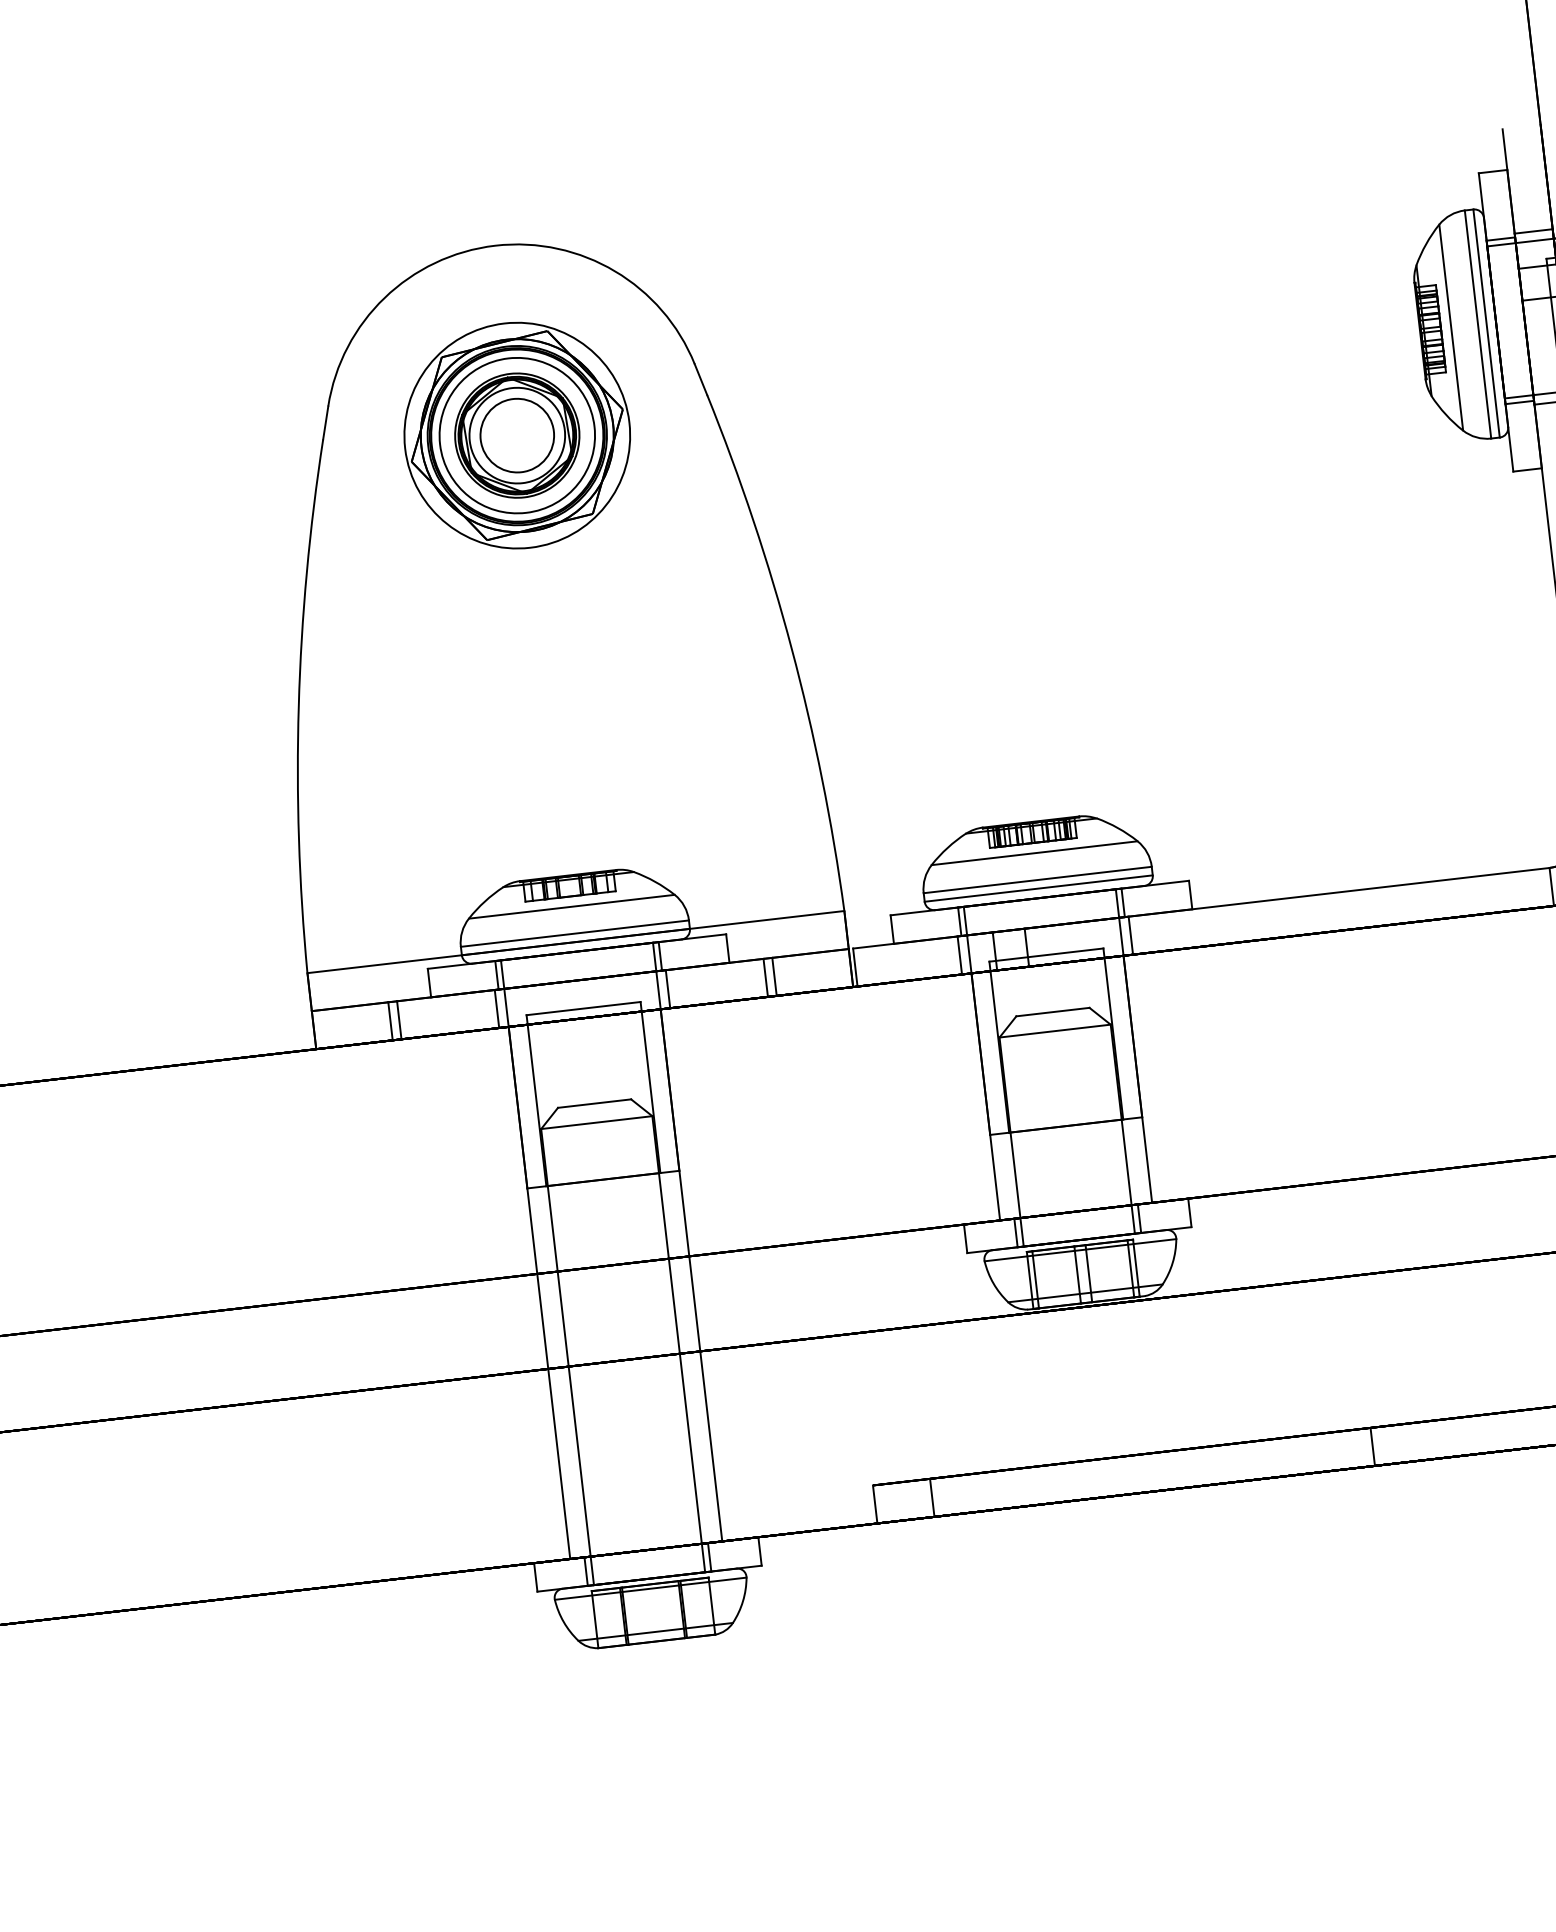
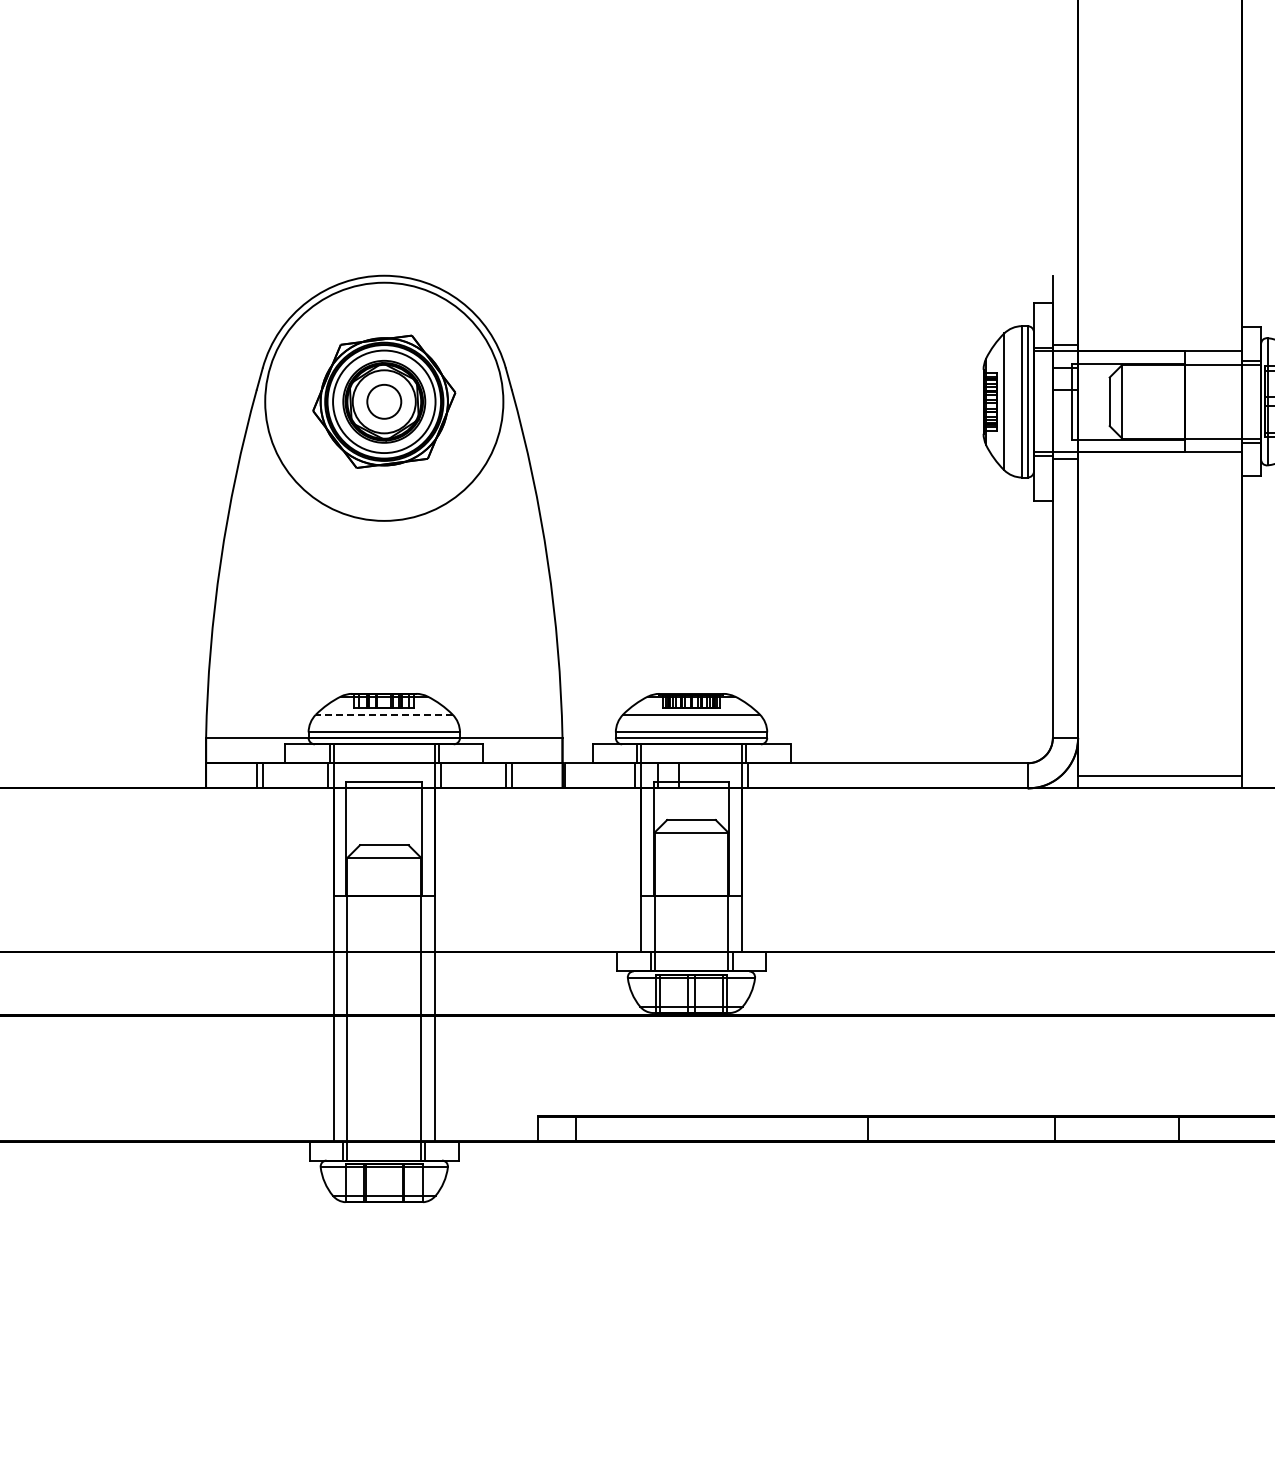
circle: (516, 435) -> (383, 401), size x1.6
circle: (517, 435) -> (384, 401), size x0.7
line: (570, 906) -> (383, 714), solid -> dashed

